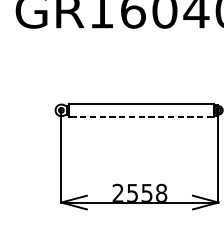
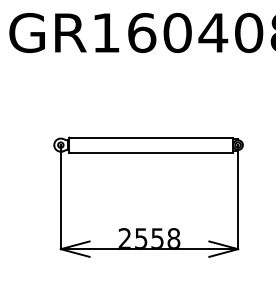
line: (142, 116) -> (152, 152), dashed -> solid

